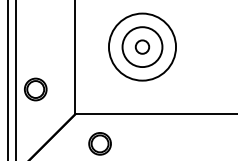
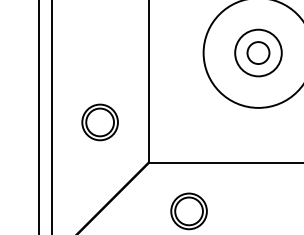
circle: (142, 46) -> (258, 52), size x0.71
part: (35, 89) -> (99, 122), moved

